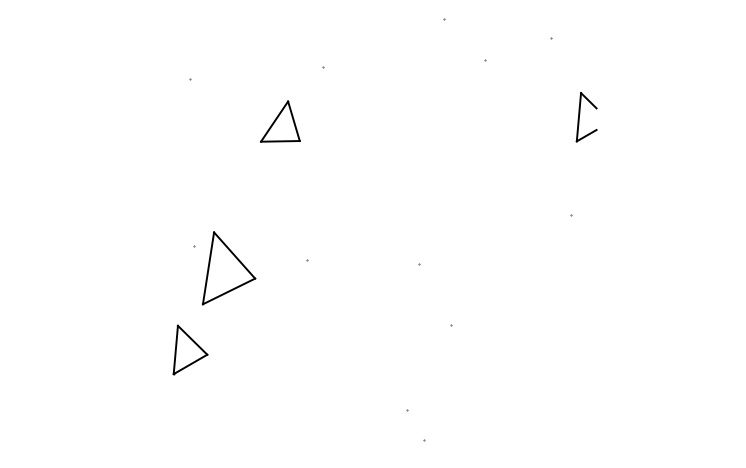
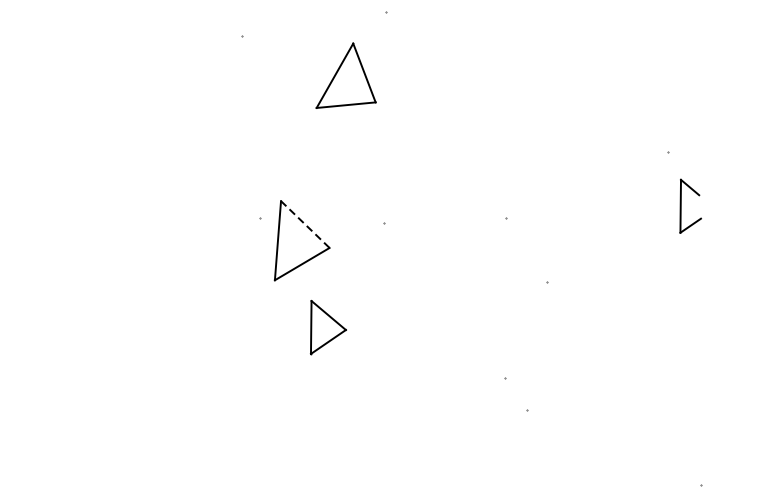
part: (580, 114) -> (682, 203), moved
part: (280, 121) -> (343, 74), size x1.4
line: (234, 255) -> (305, 224), solid -> dashed
part: (190, 349) -> (327, 325), moved

